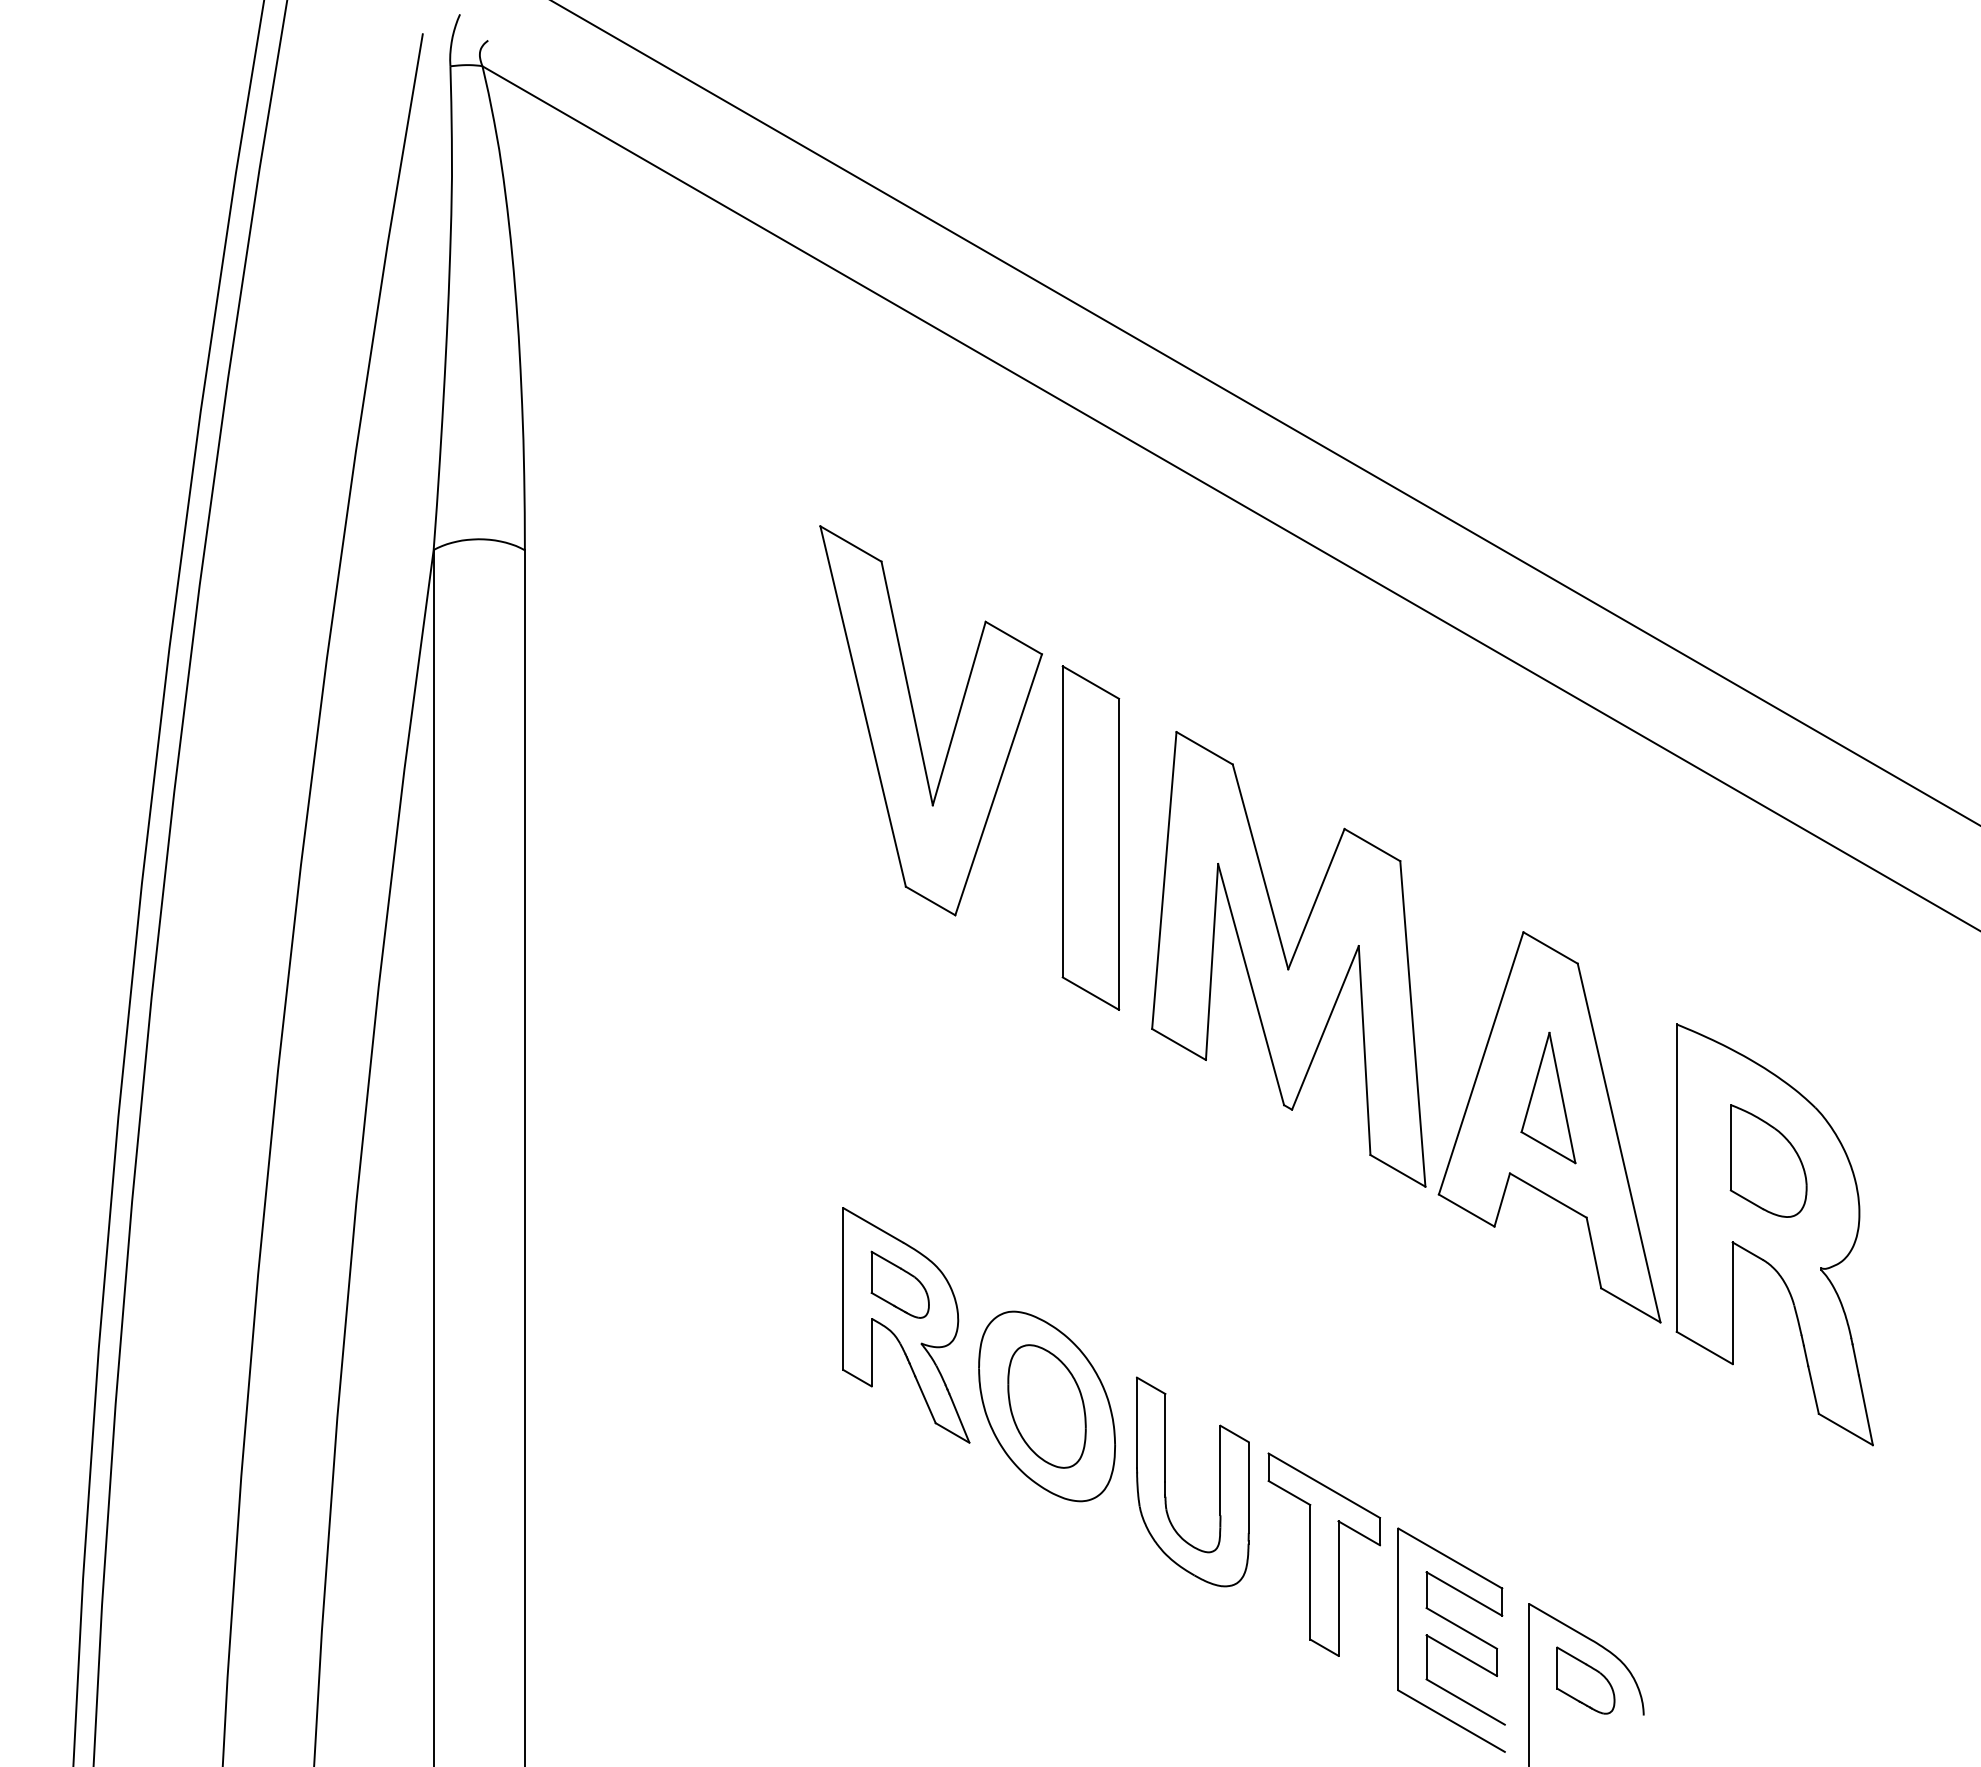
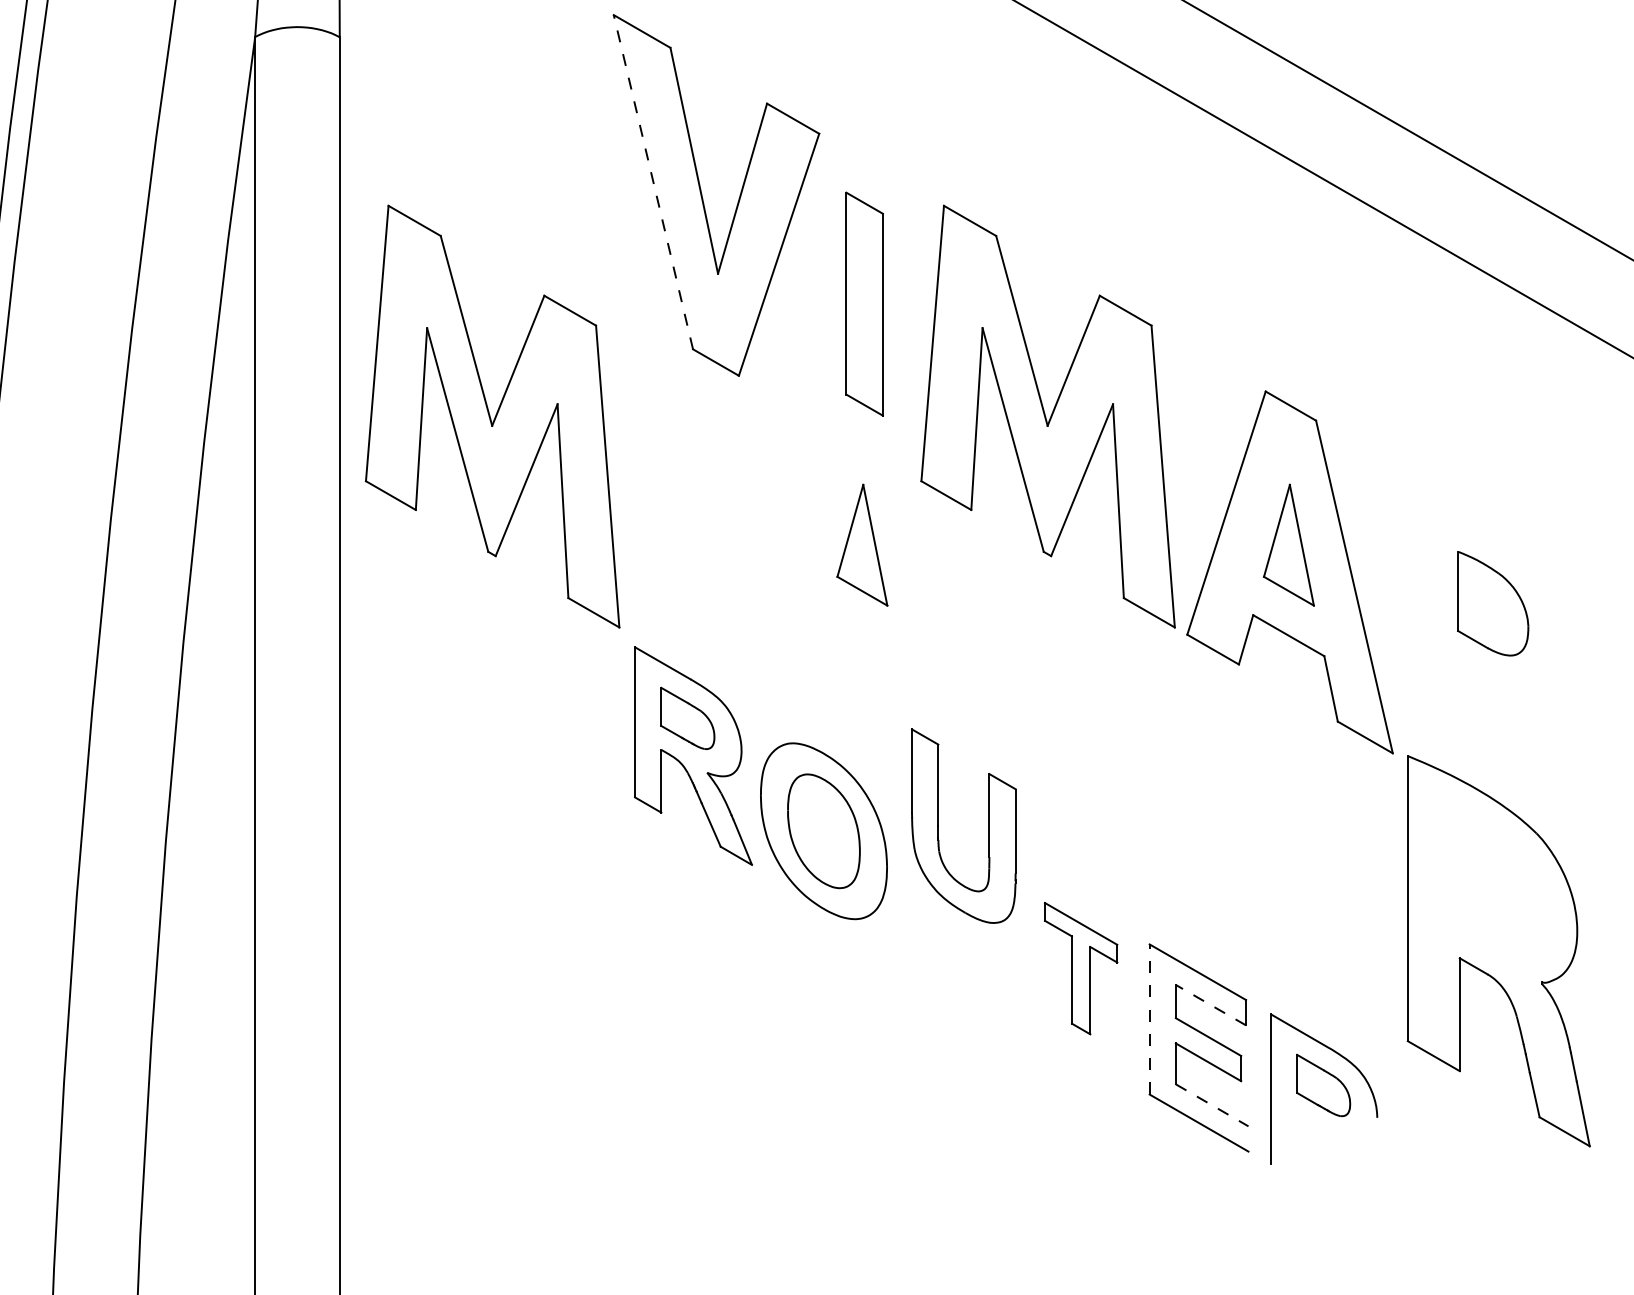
line: (863, 706) -> (653, 182), solid -> dashed
part: (1090, 837) -> (864, 303), size x0.7
part: (689, 959) -> (492, 416), added
part: (1088, 1097) -> (862, 544), added
part: (1774, 1234) -> (1498, 950), moved
part: (1165, 1481) -> (938, 825), moved
part: (1324, 1554) -> (1081, 968), size x0.7
line: (1464, 1594) -> (1211, 1005), solid -> dashed
line: (1398, 1609) -> (1149, 1019), solid -> dashed
line: (1466, 1702) -> (1212, 1105), solid -> dashed

